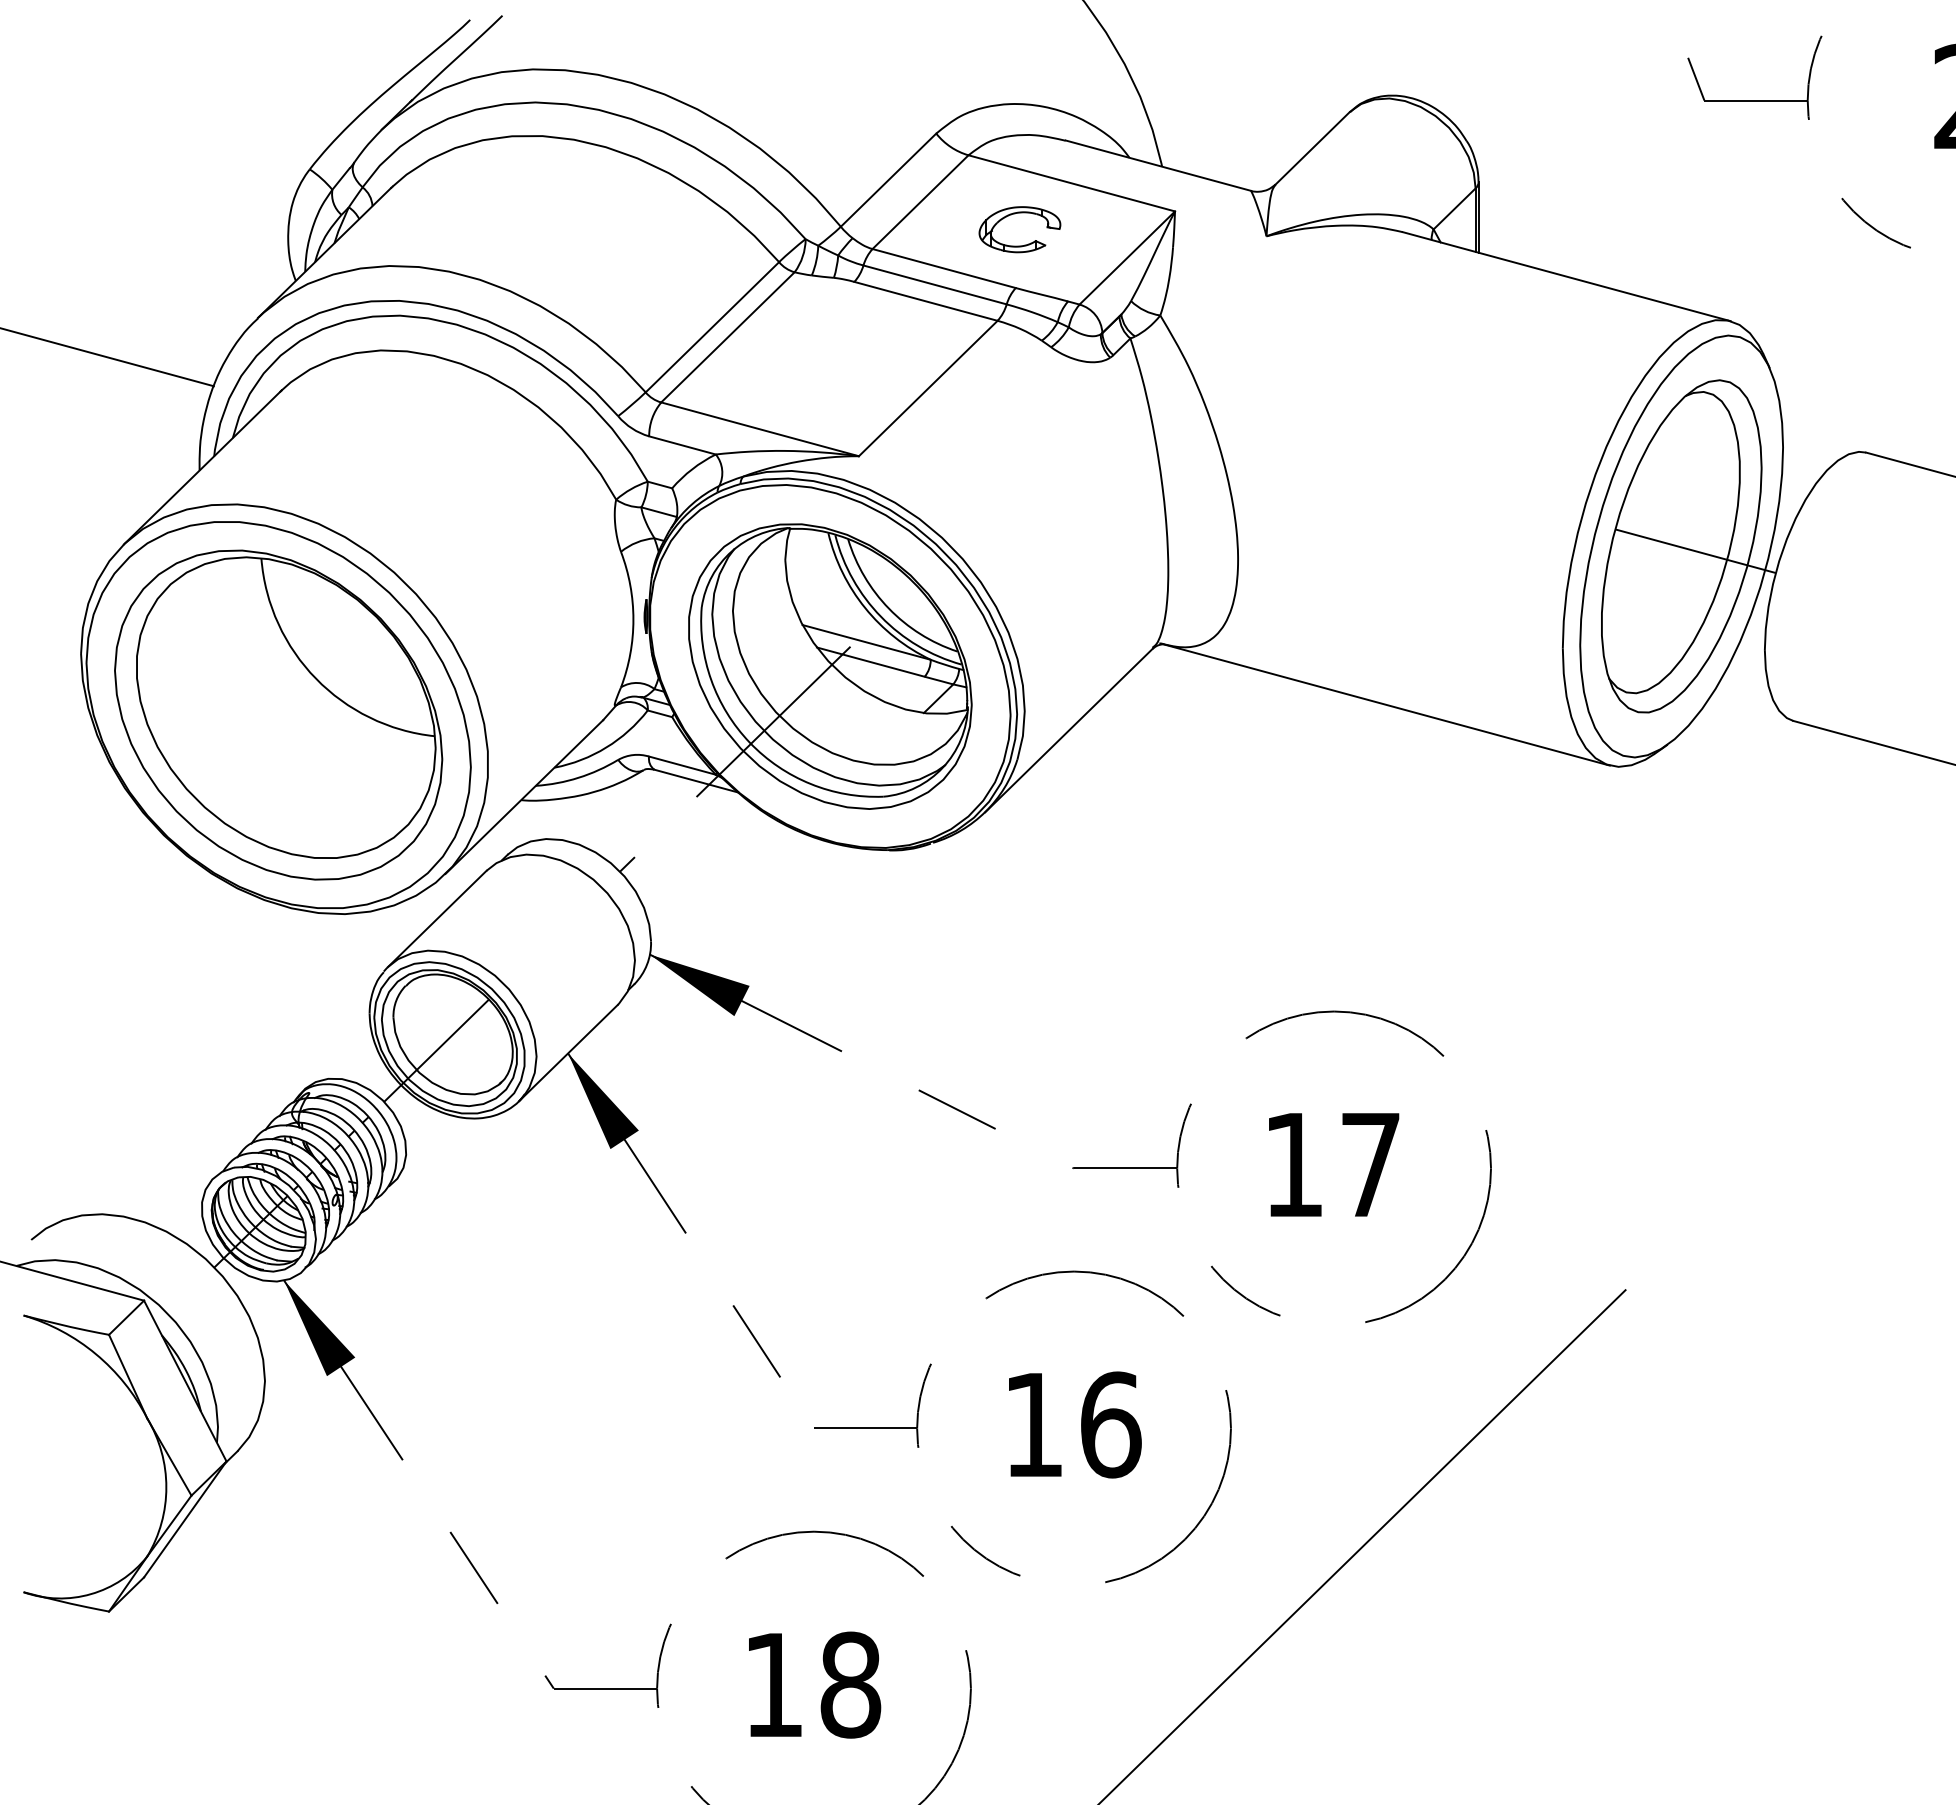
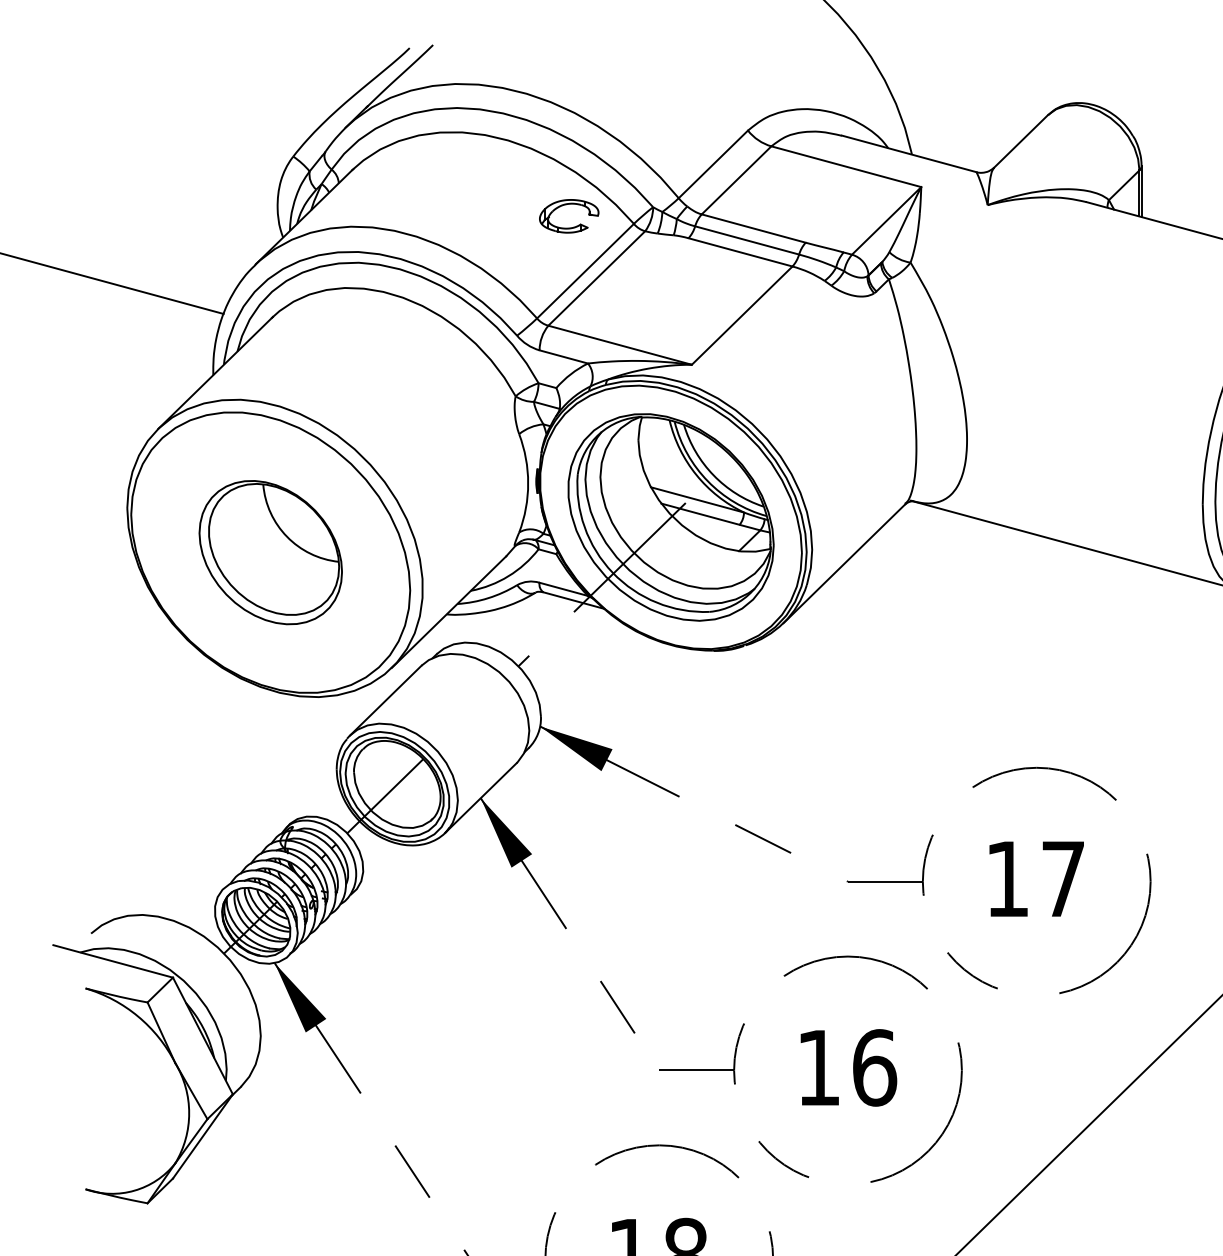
part: (1015, 214) -> (565, 205), moved
part: (278, 714) -> (270, 552), size x0.6

